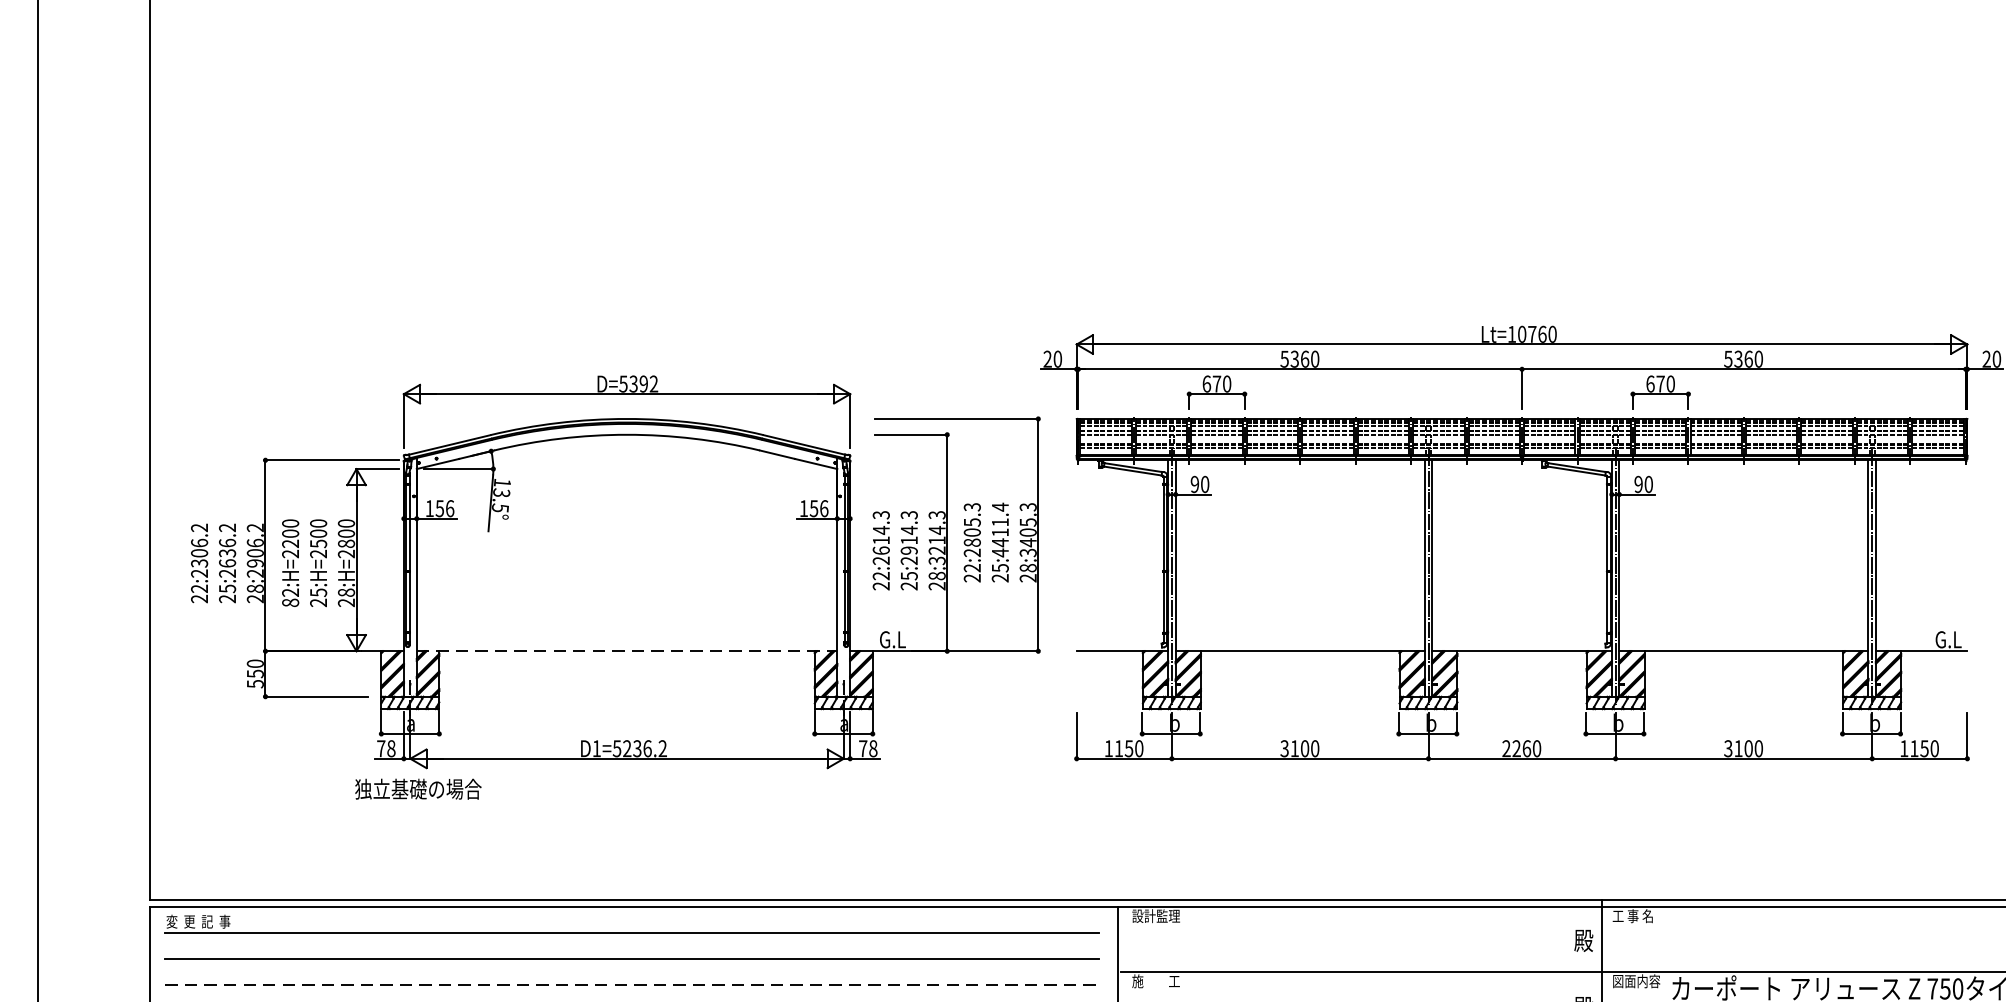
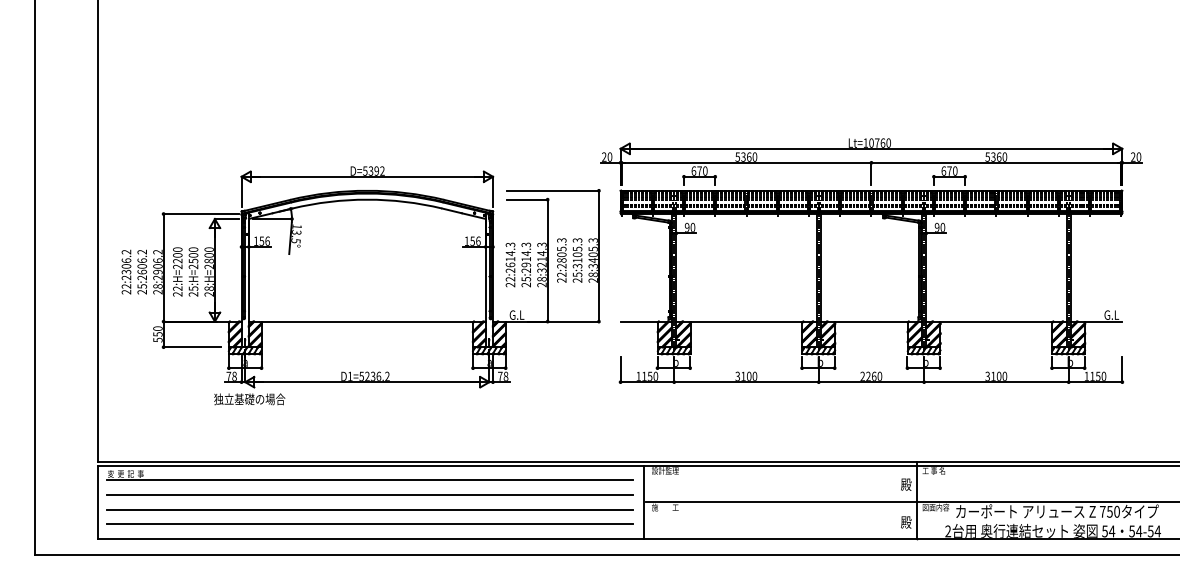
text: (1000, 530) -> (577, 253), 25:4411.4 -> 25:3105.3
text: (226, 553) -> (141, 266), 25:2636.2 -> 25:2606.2
text: (290, 603) -> (177, 294), 82:H=2200 -> 22:H=2200
line: (627, 651) -> (367, 321), dashed -> solid
line: (632, 984) -> (370, 509), dashed -> solid

